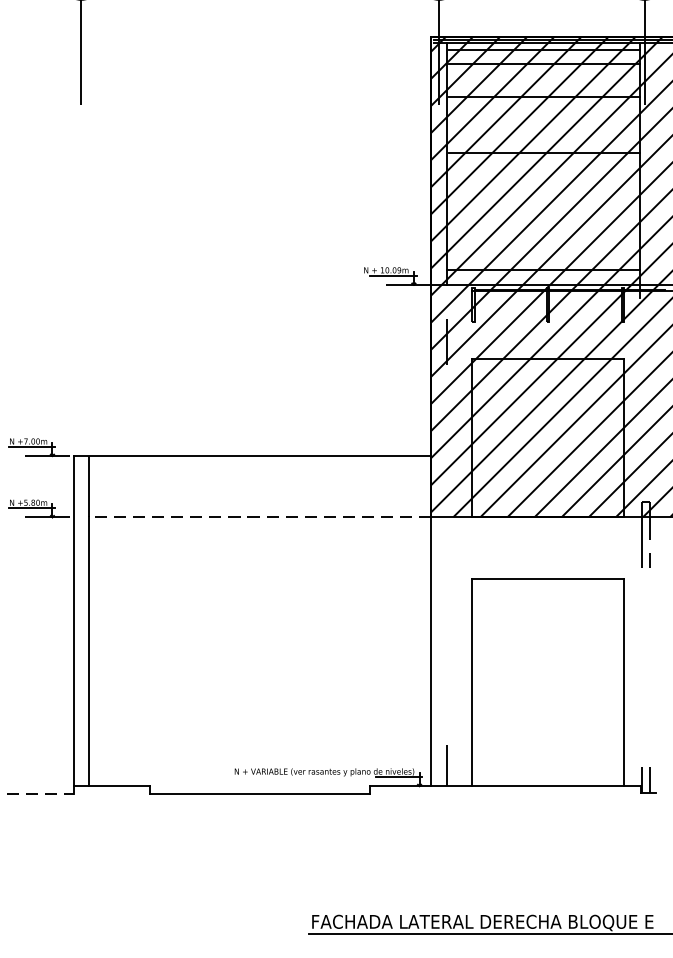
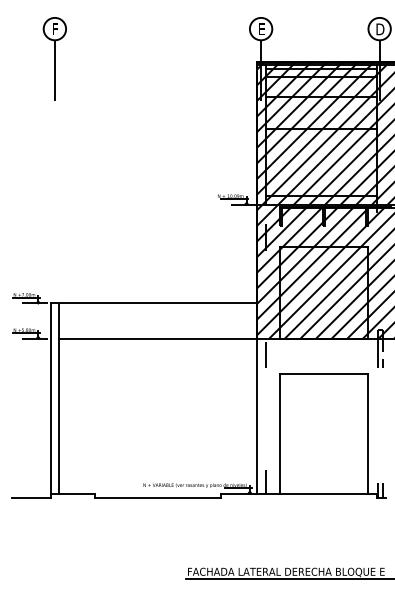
line: (261, 517) -> (158, 338), dashed -> solid
line: (446, 544) -> (265, 354), added
line: (40, 792) -> (31, 497), dashed -> solid

